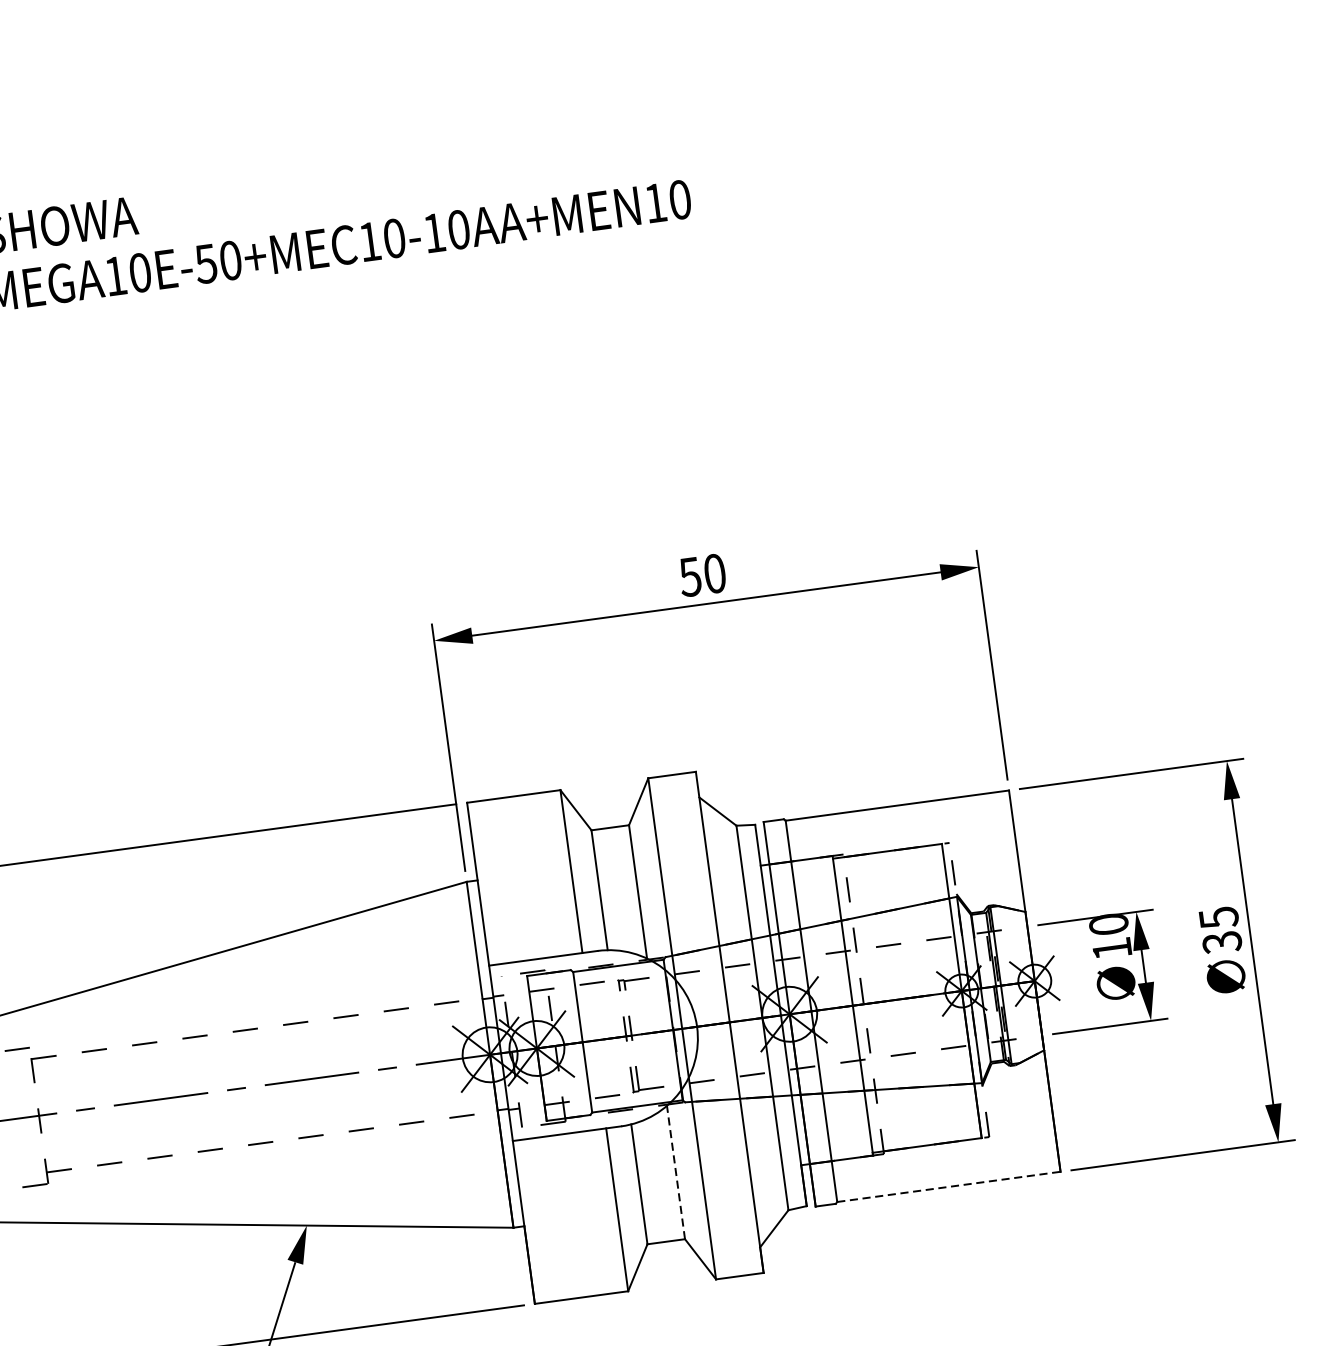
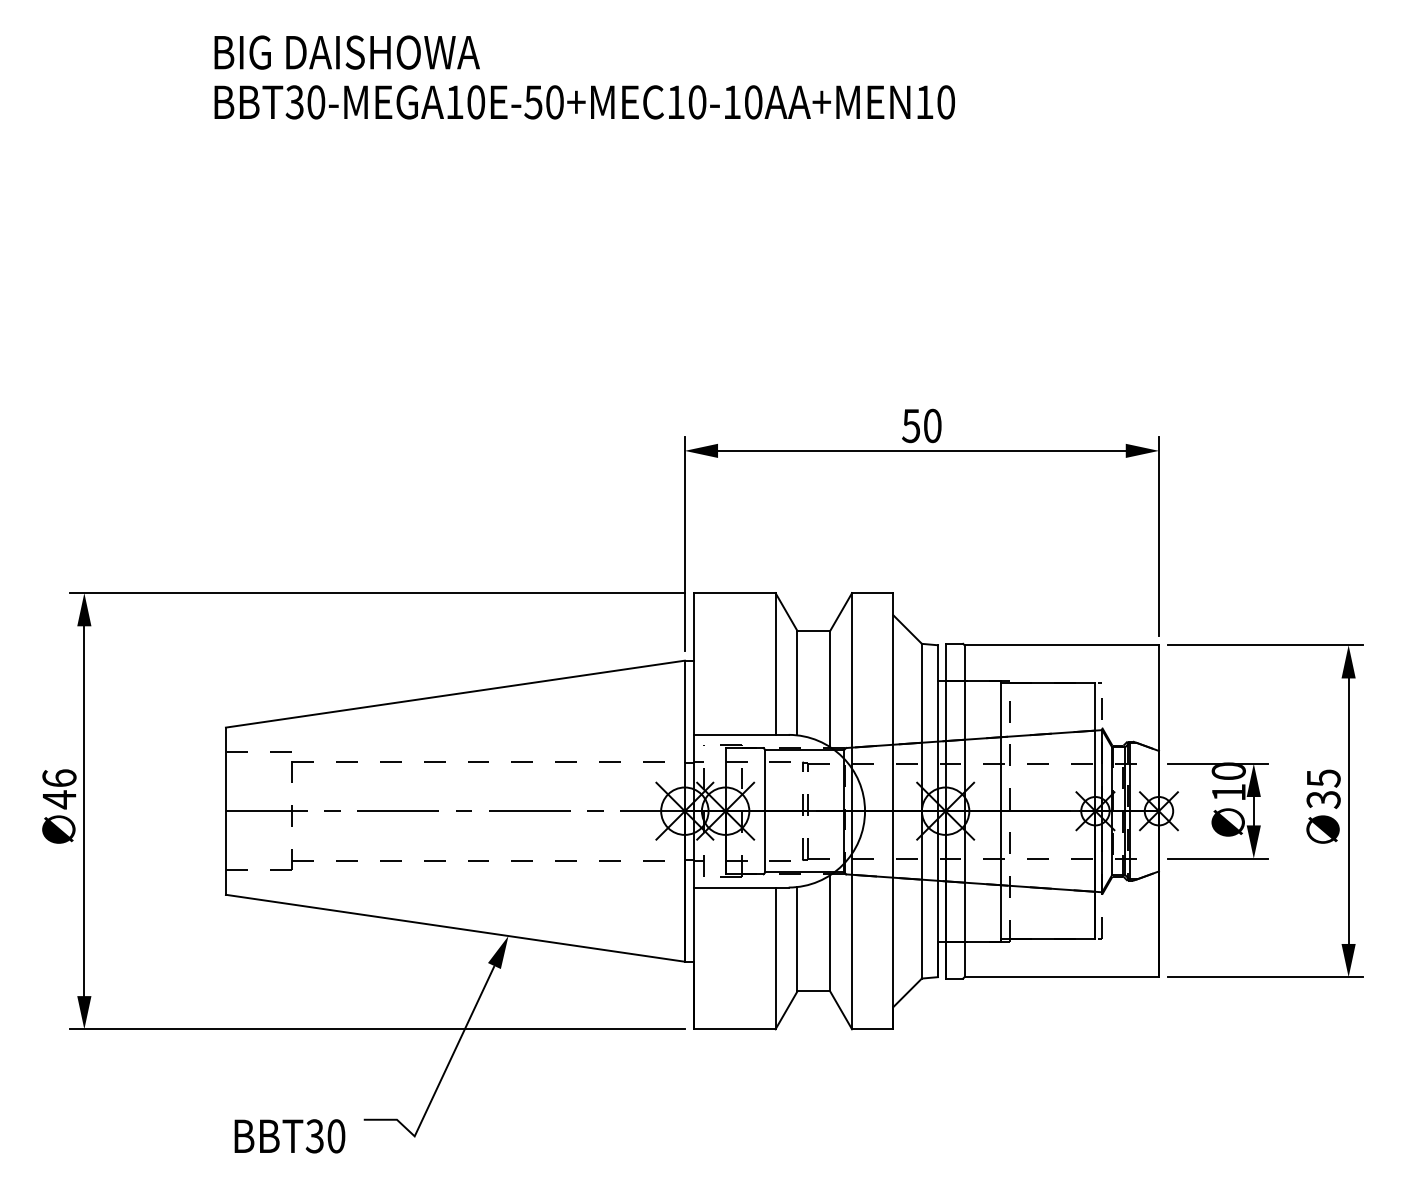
line: (676, 1171) -> (830, 932), dashed -> solid
line: (949, 1187) -> (1062, 977), dashed -> solid

